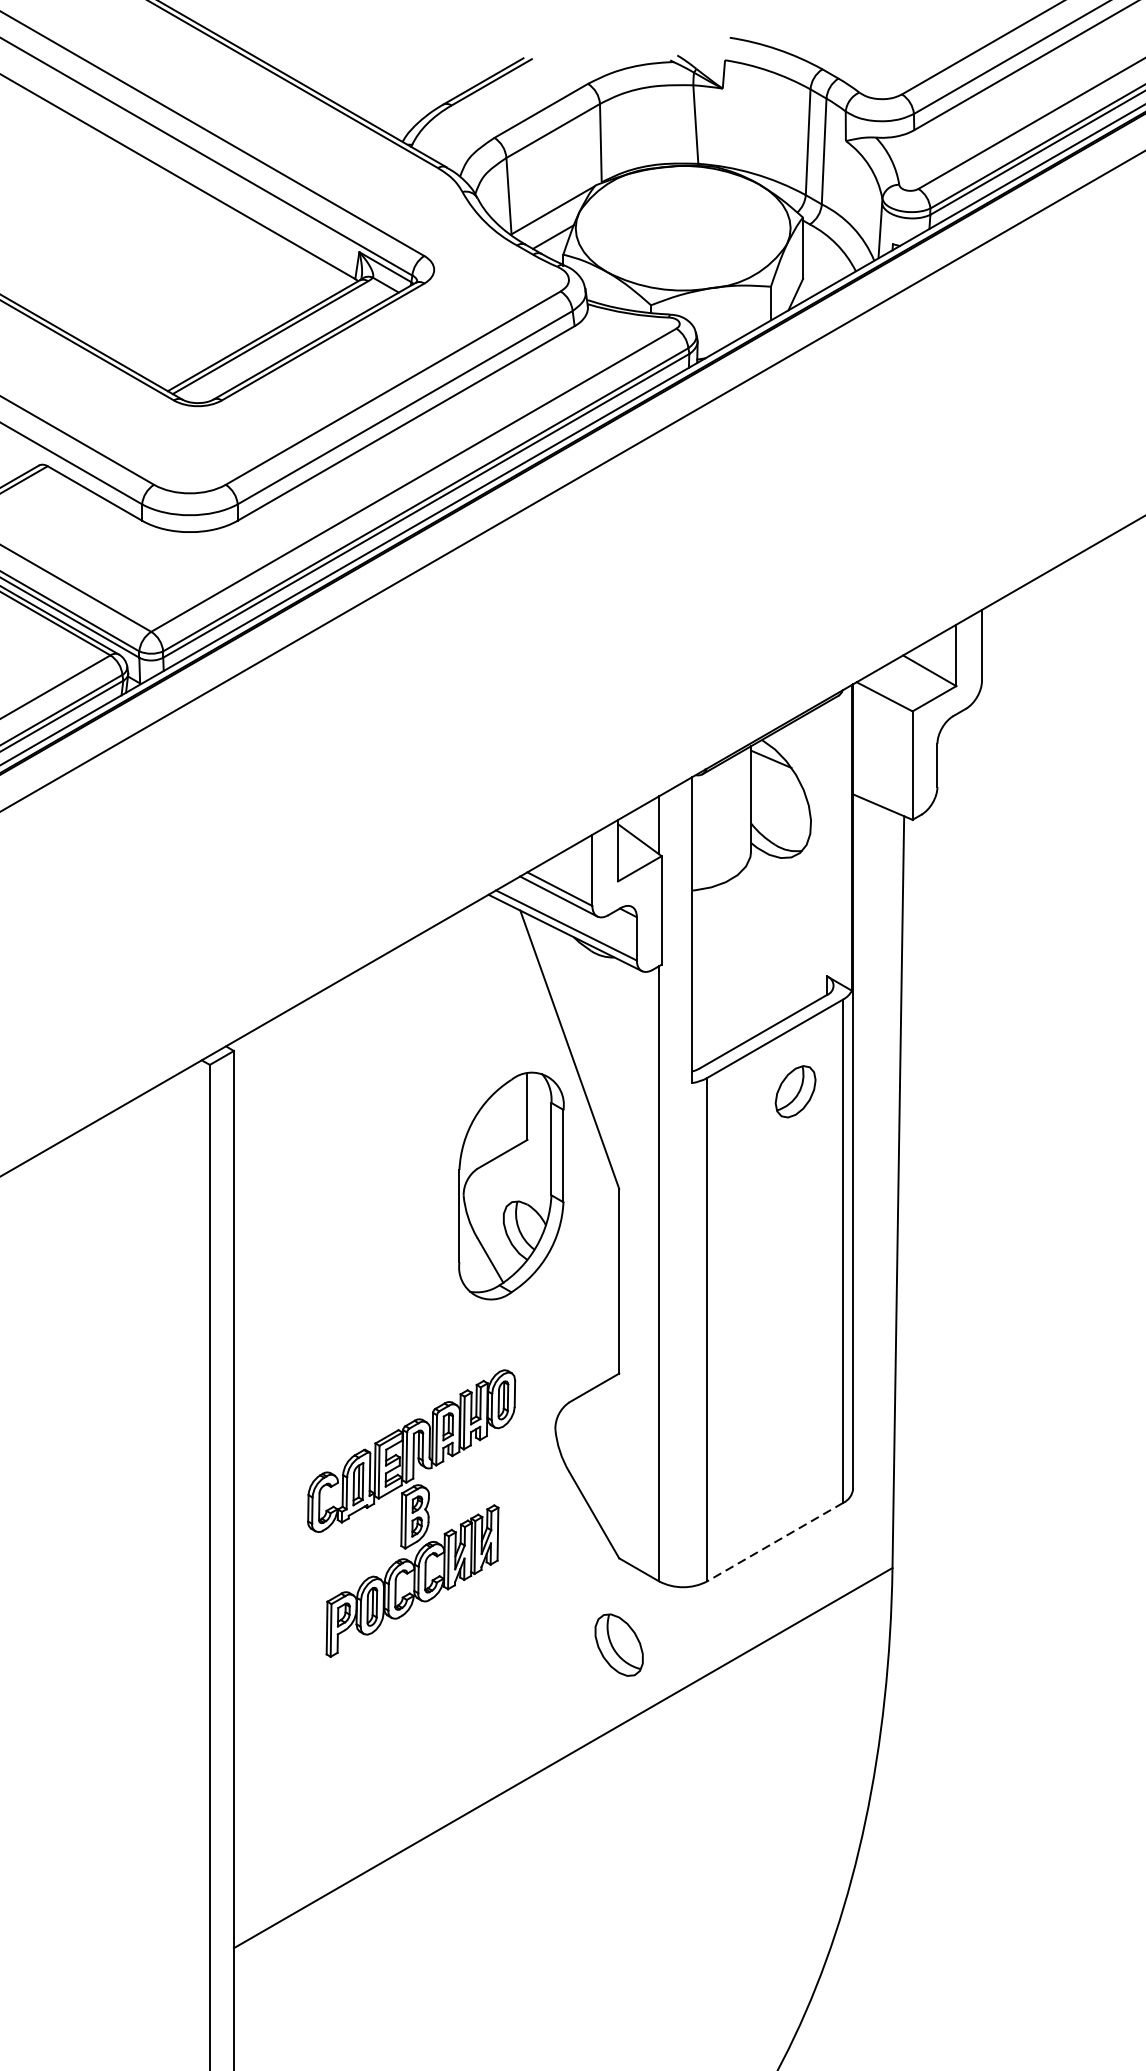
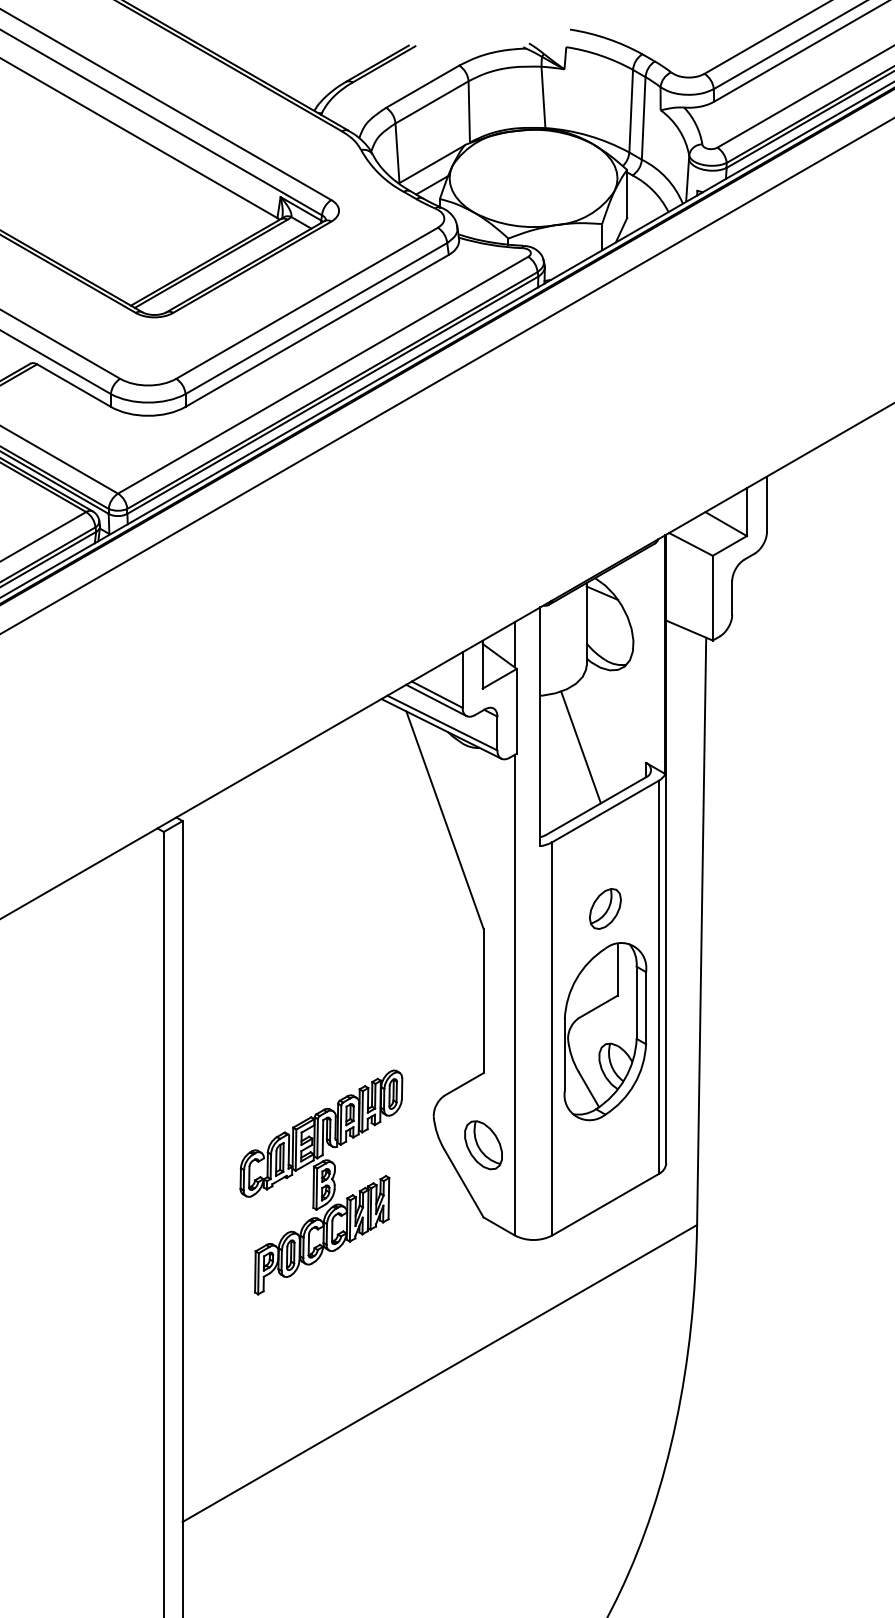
line: (743, 956) -> (580, 747), added
part: (795, 1091) -> (605, 908), moved
part: (511, 1185) -> (605, 1031), moved
line: (775, 1543) -> (605, 1205), dashed -> solid
part: (619, 1645) -> (483, 1145), moved

